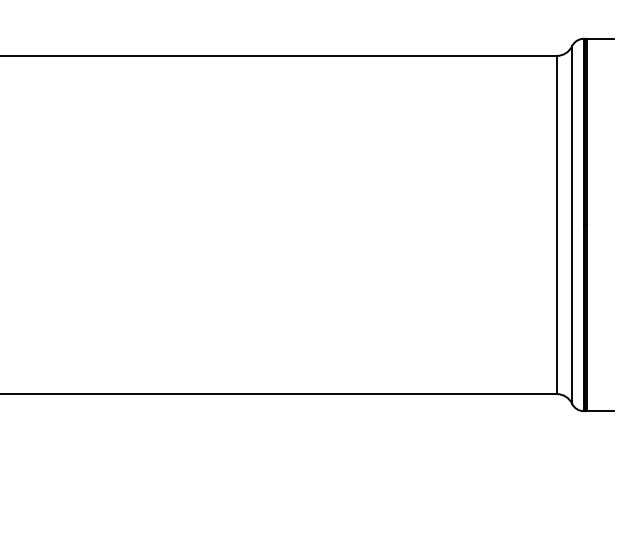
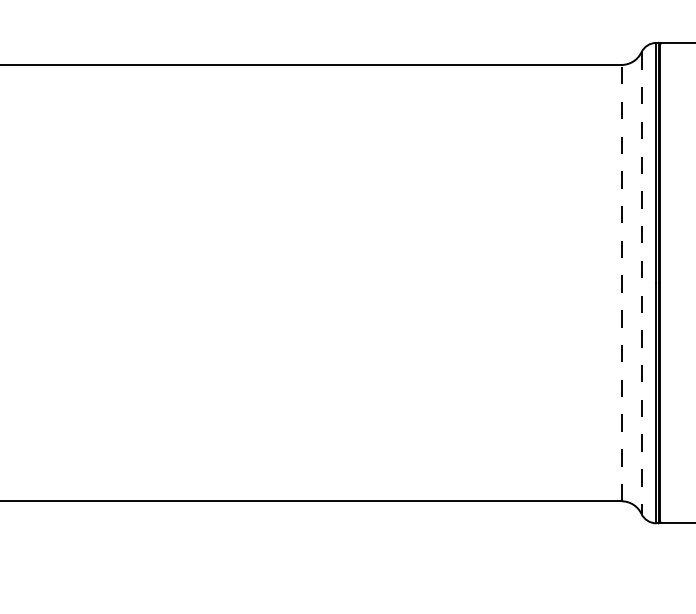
line: (556, 224) -> (621, 282), solid -> dashed
line: (572, 224) -> (641, 282), solid -> dashed

